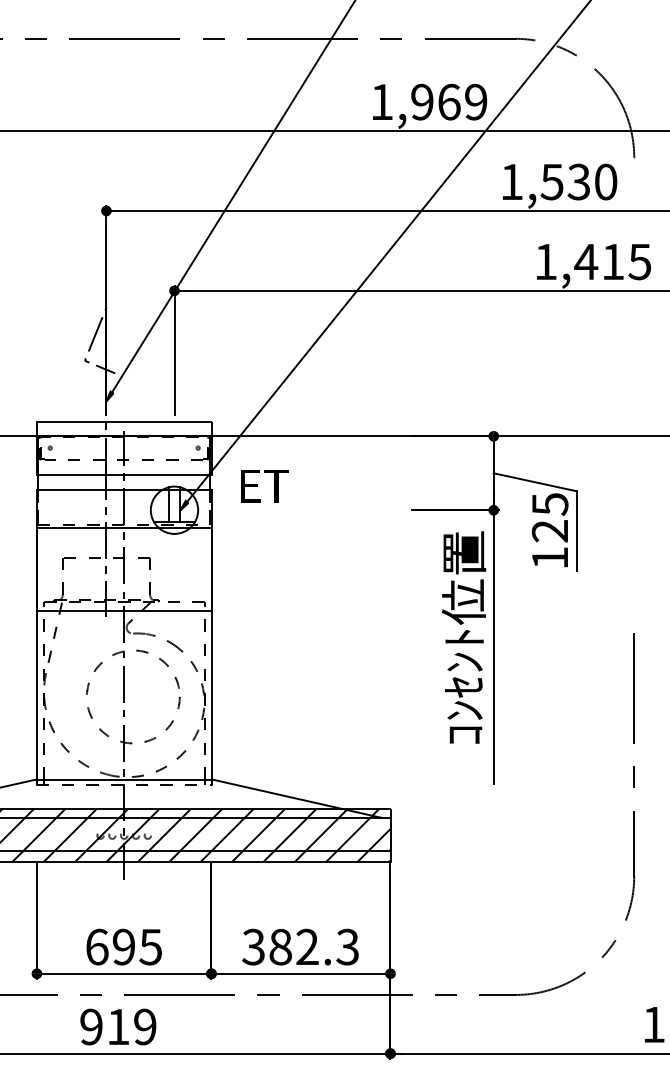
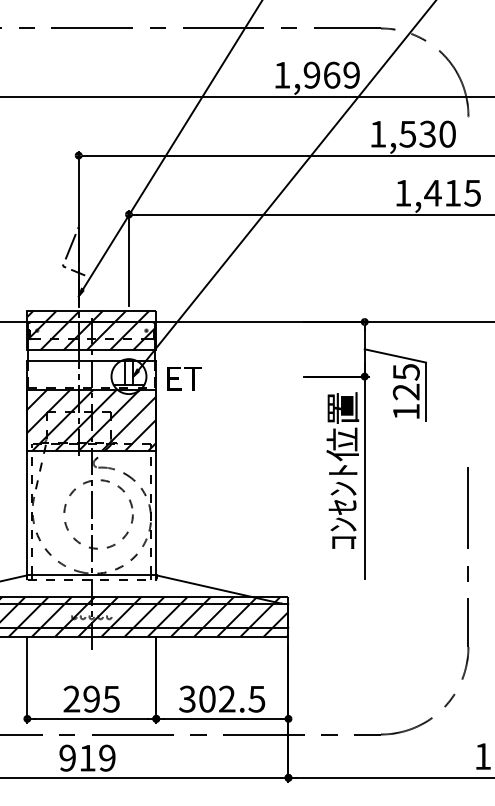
hatch: (123, 447) -> (91, 330), added
text: (264, 485) -> (184, 378), moved
hatch: (123, 568) -> (91, 419), added
text: (96, 946) -> (71, 698), 695 -> 295
text: (314, 946) -> (232, 698), 382.3 -> 302.5

